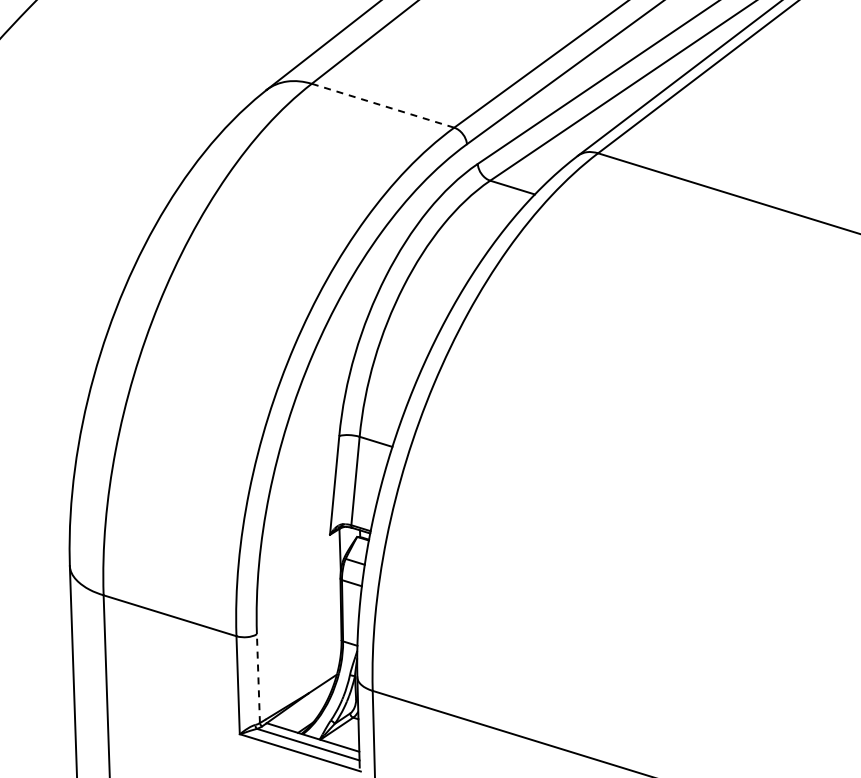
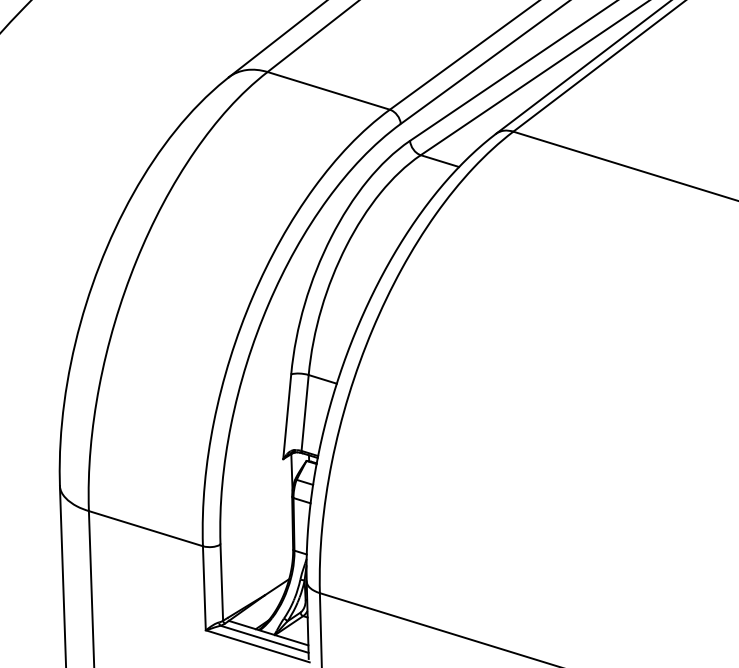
line: (383, 105) -> (329, 90), dashed -> solid
line: (258, 678) -> (221, 582), dashed -> solid

